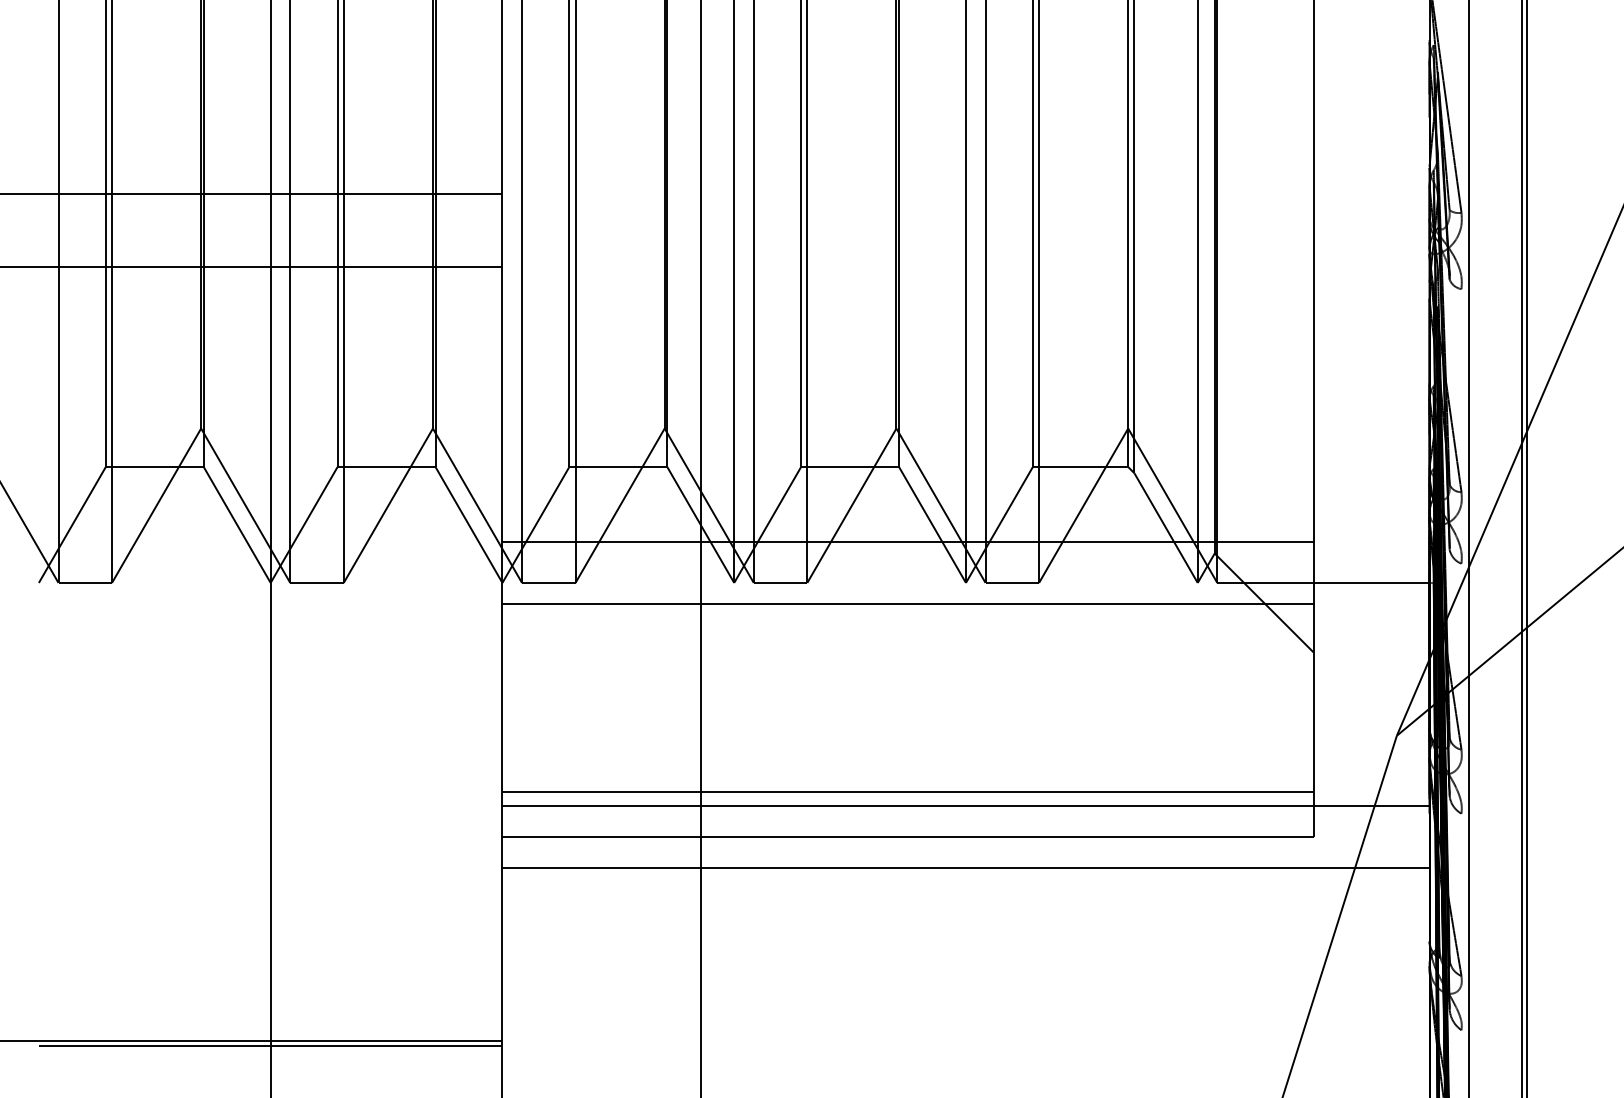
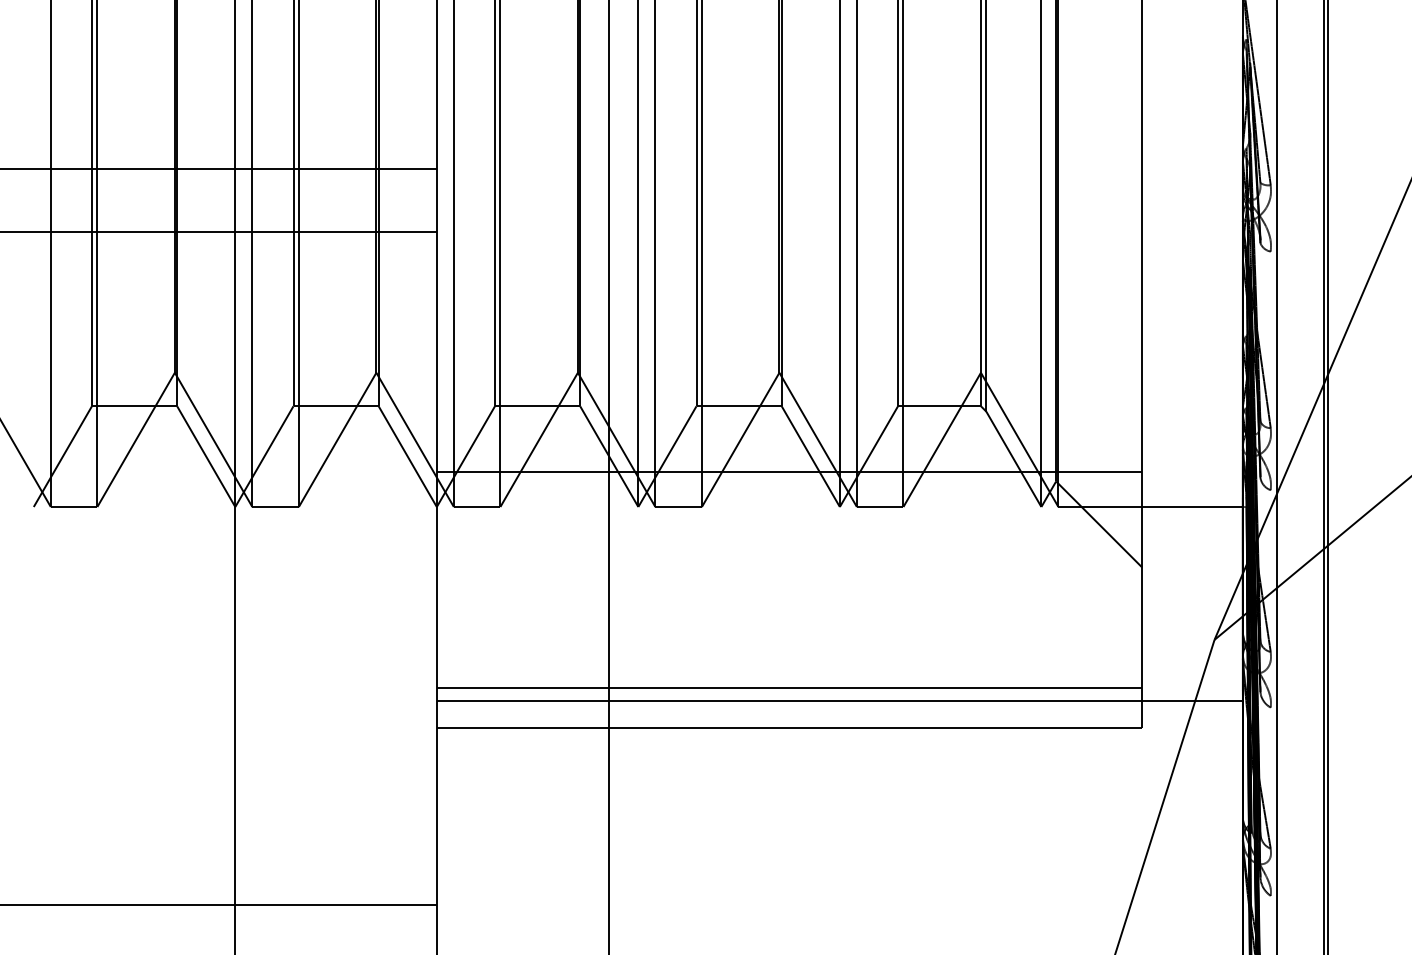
line: (907, 603) -> (789, 524), removed
line: (965, 868) -> (839, 755), removed
line: (270, 1046) -> (235, 910), removed

